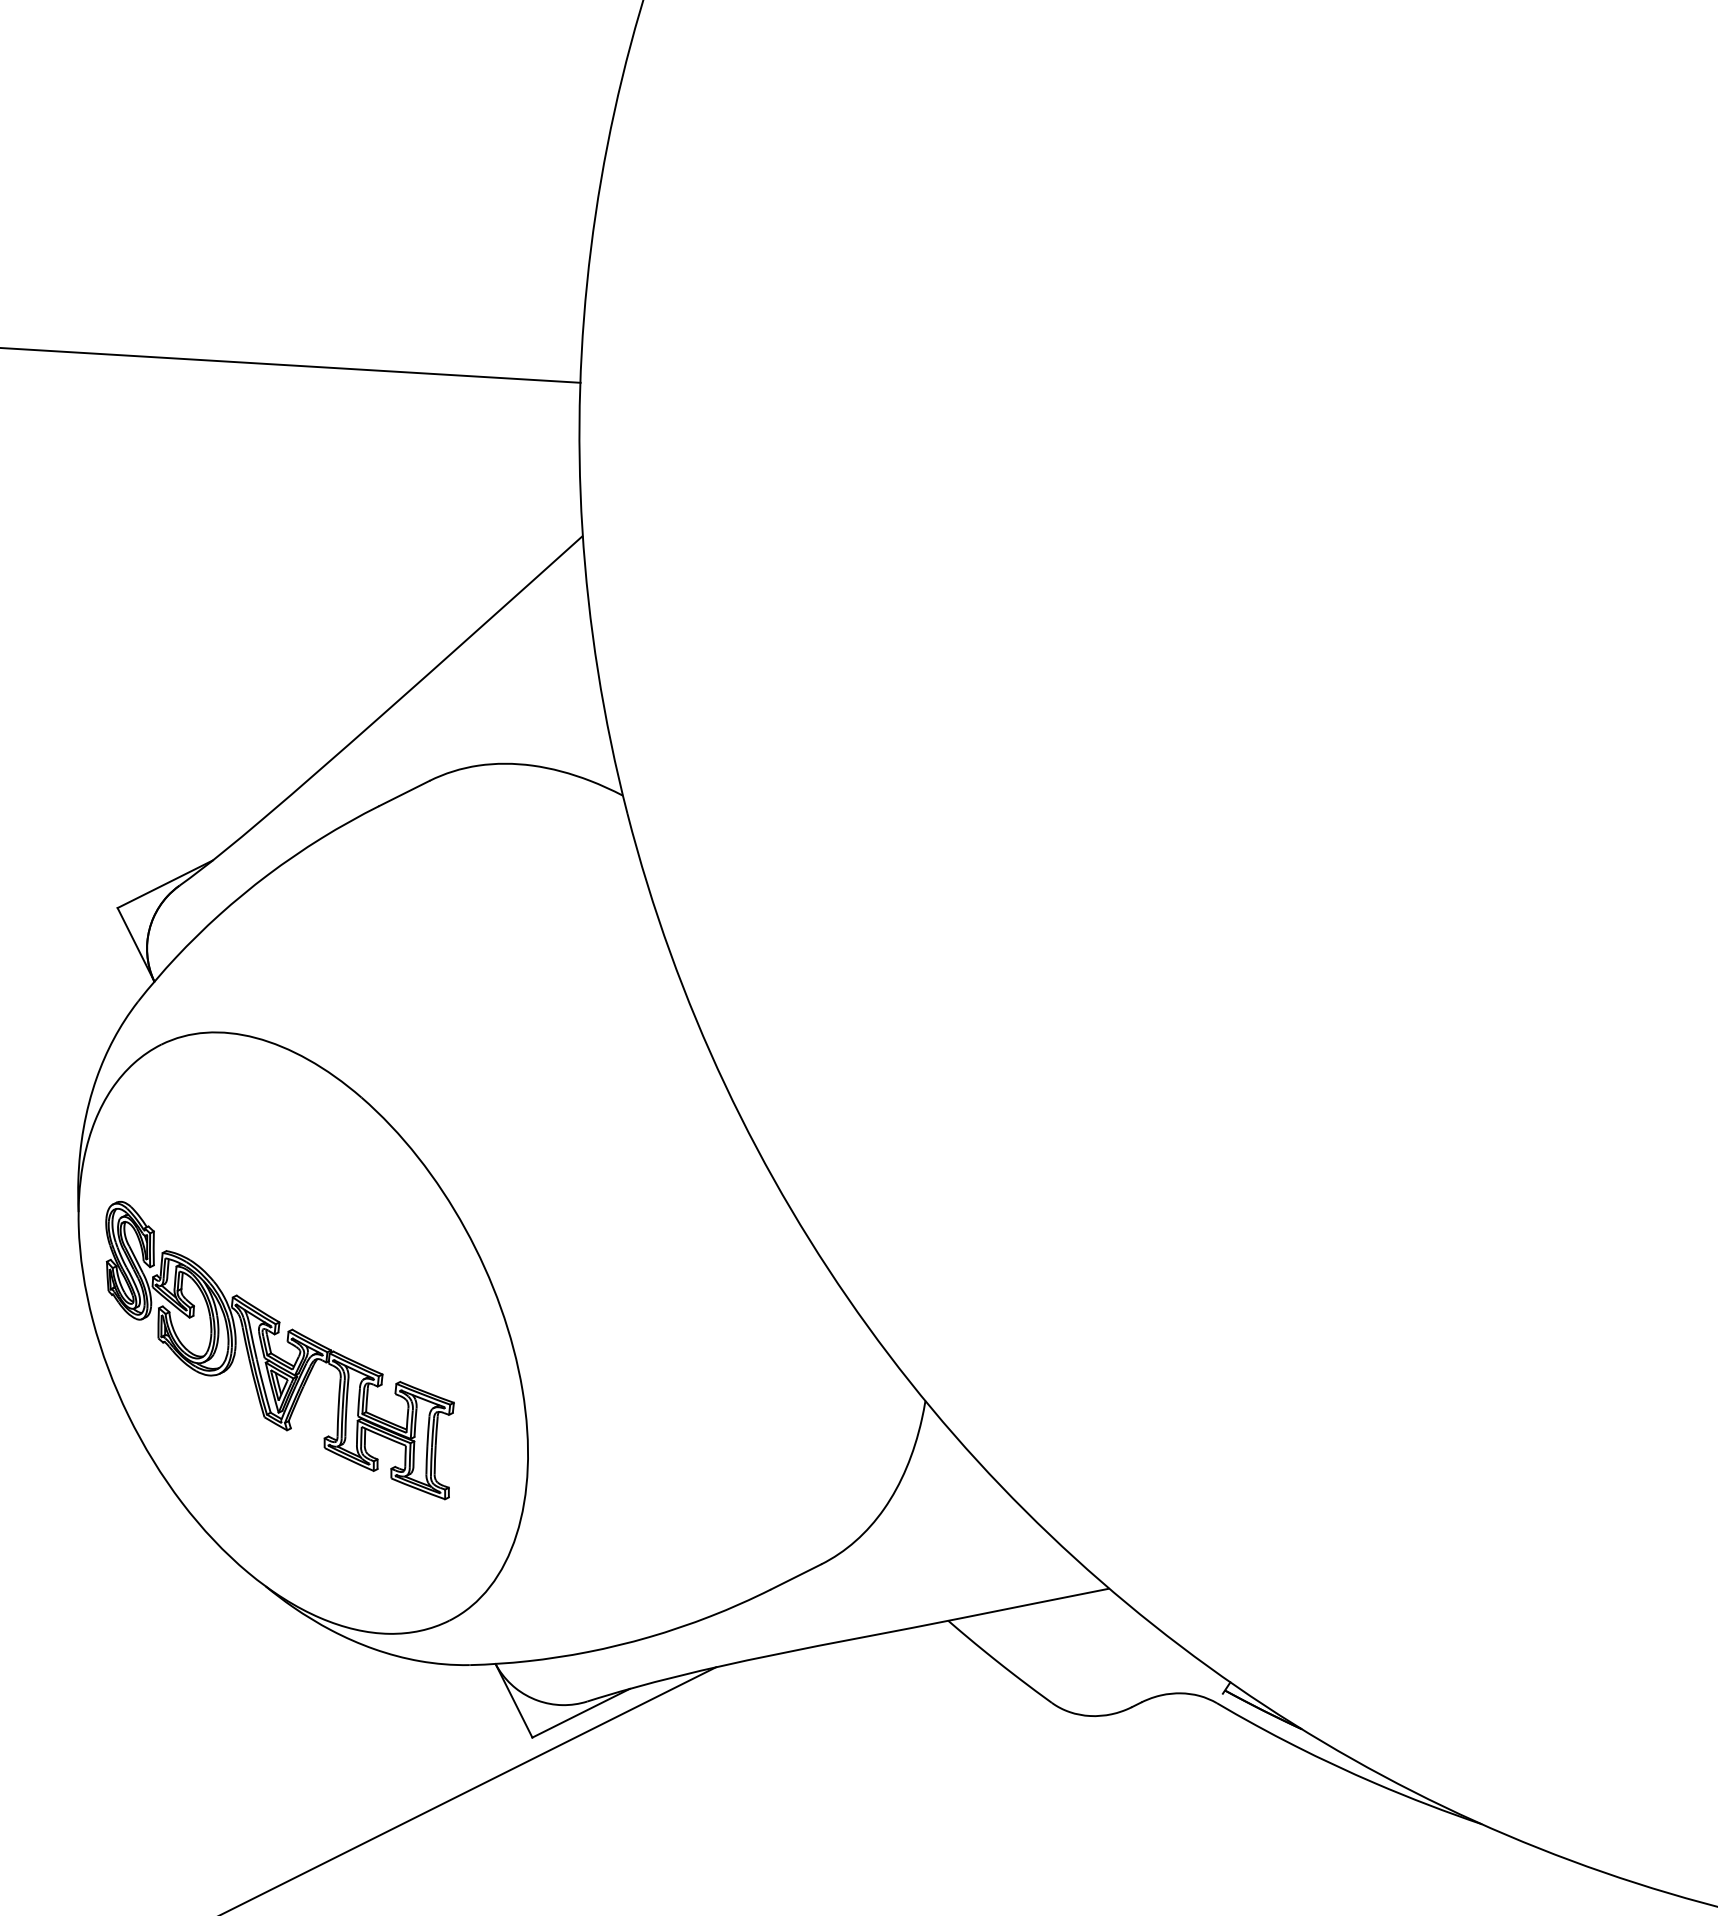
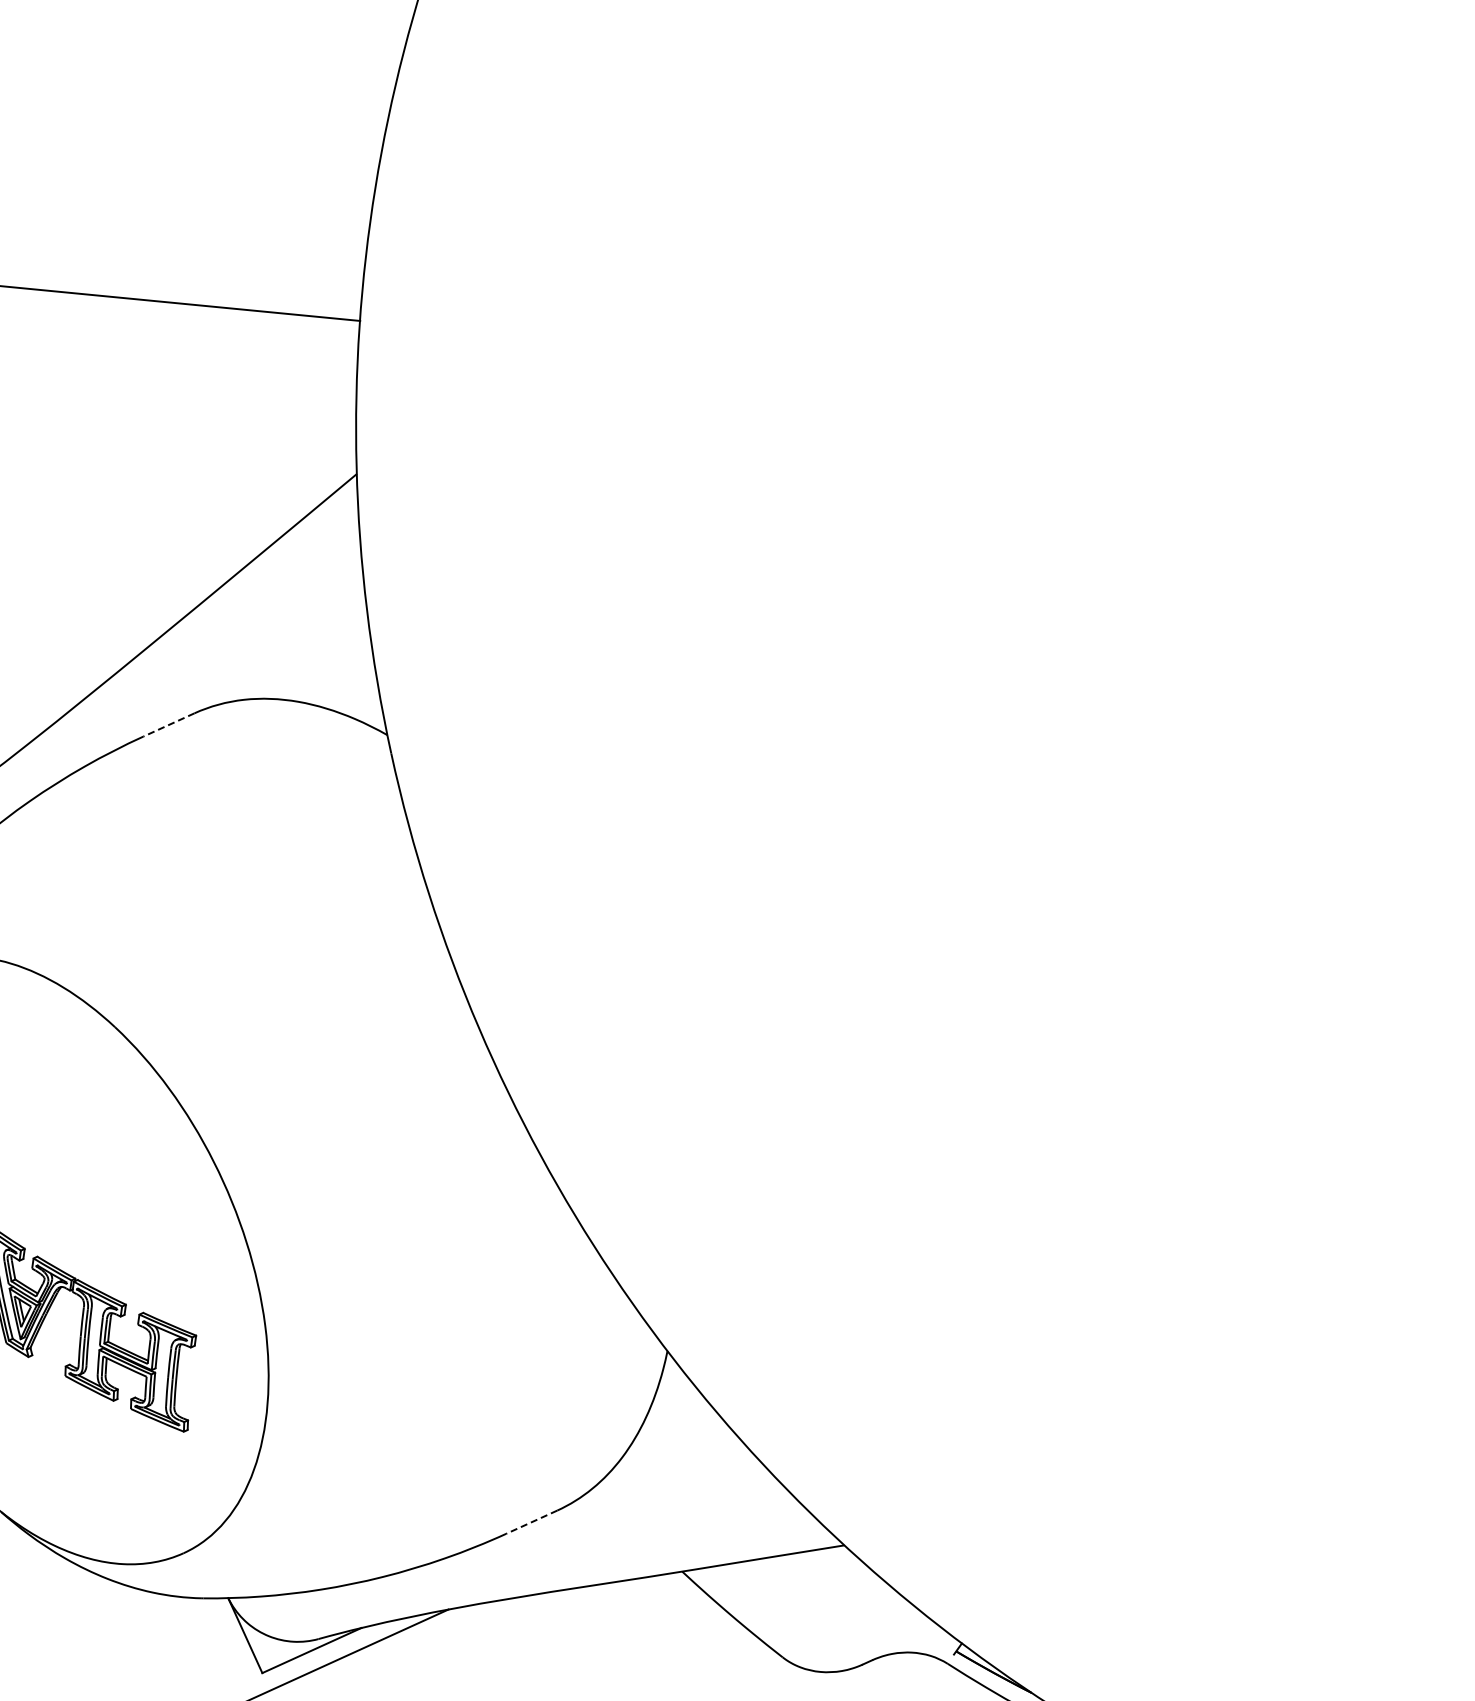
line: (403, 793) -> (168, 724), solid -> dashed
line: (795, 1577) -> (531, 1522), solid -> dashed

